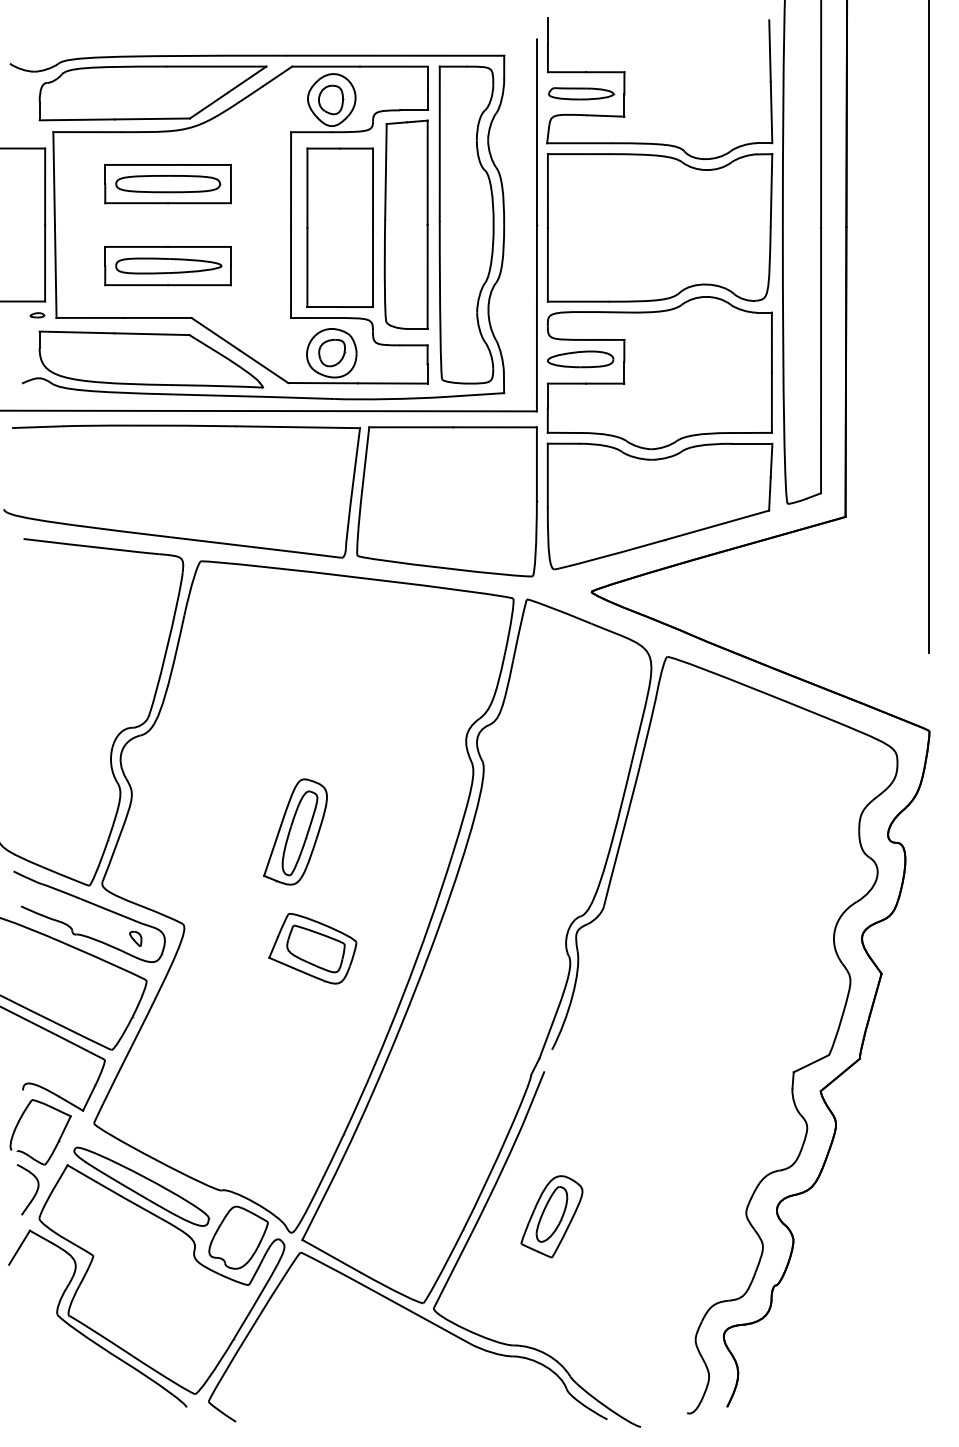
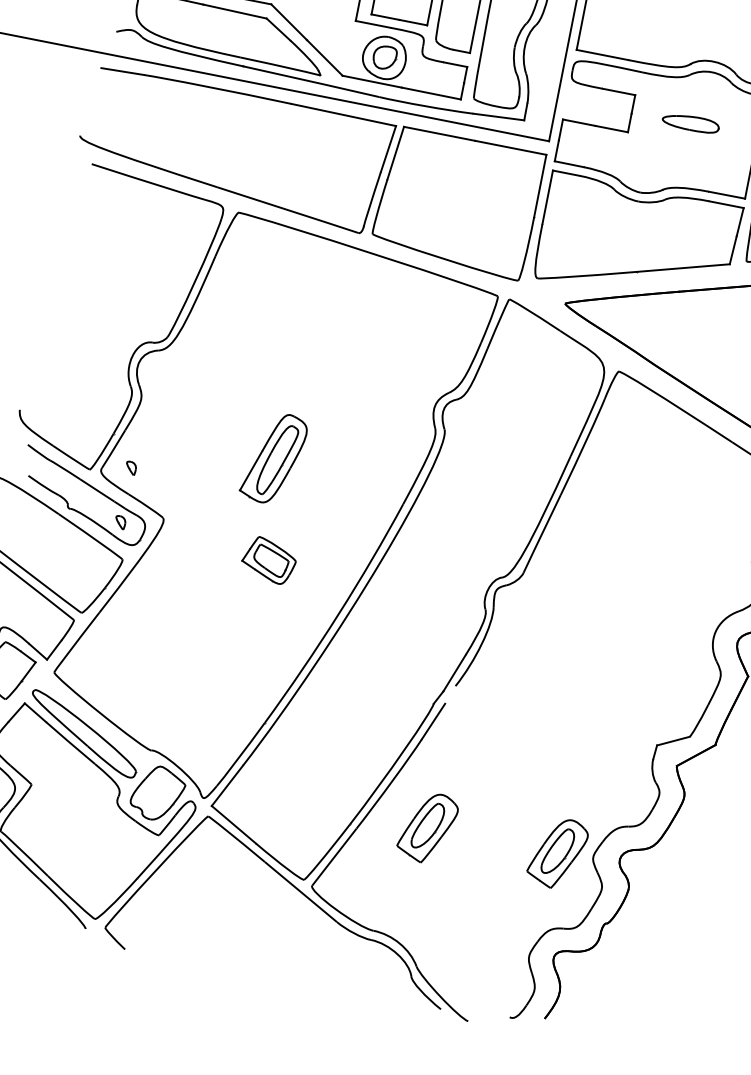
part: (580, 359) -> (690, 123), moved
part: (135, 874) -> (130, 467), added
part: (312, 948) -> (268, 560), size x0.7
part: (704, 1216) -> (557, 853), added

